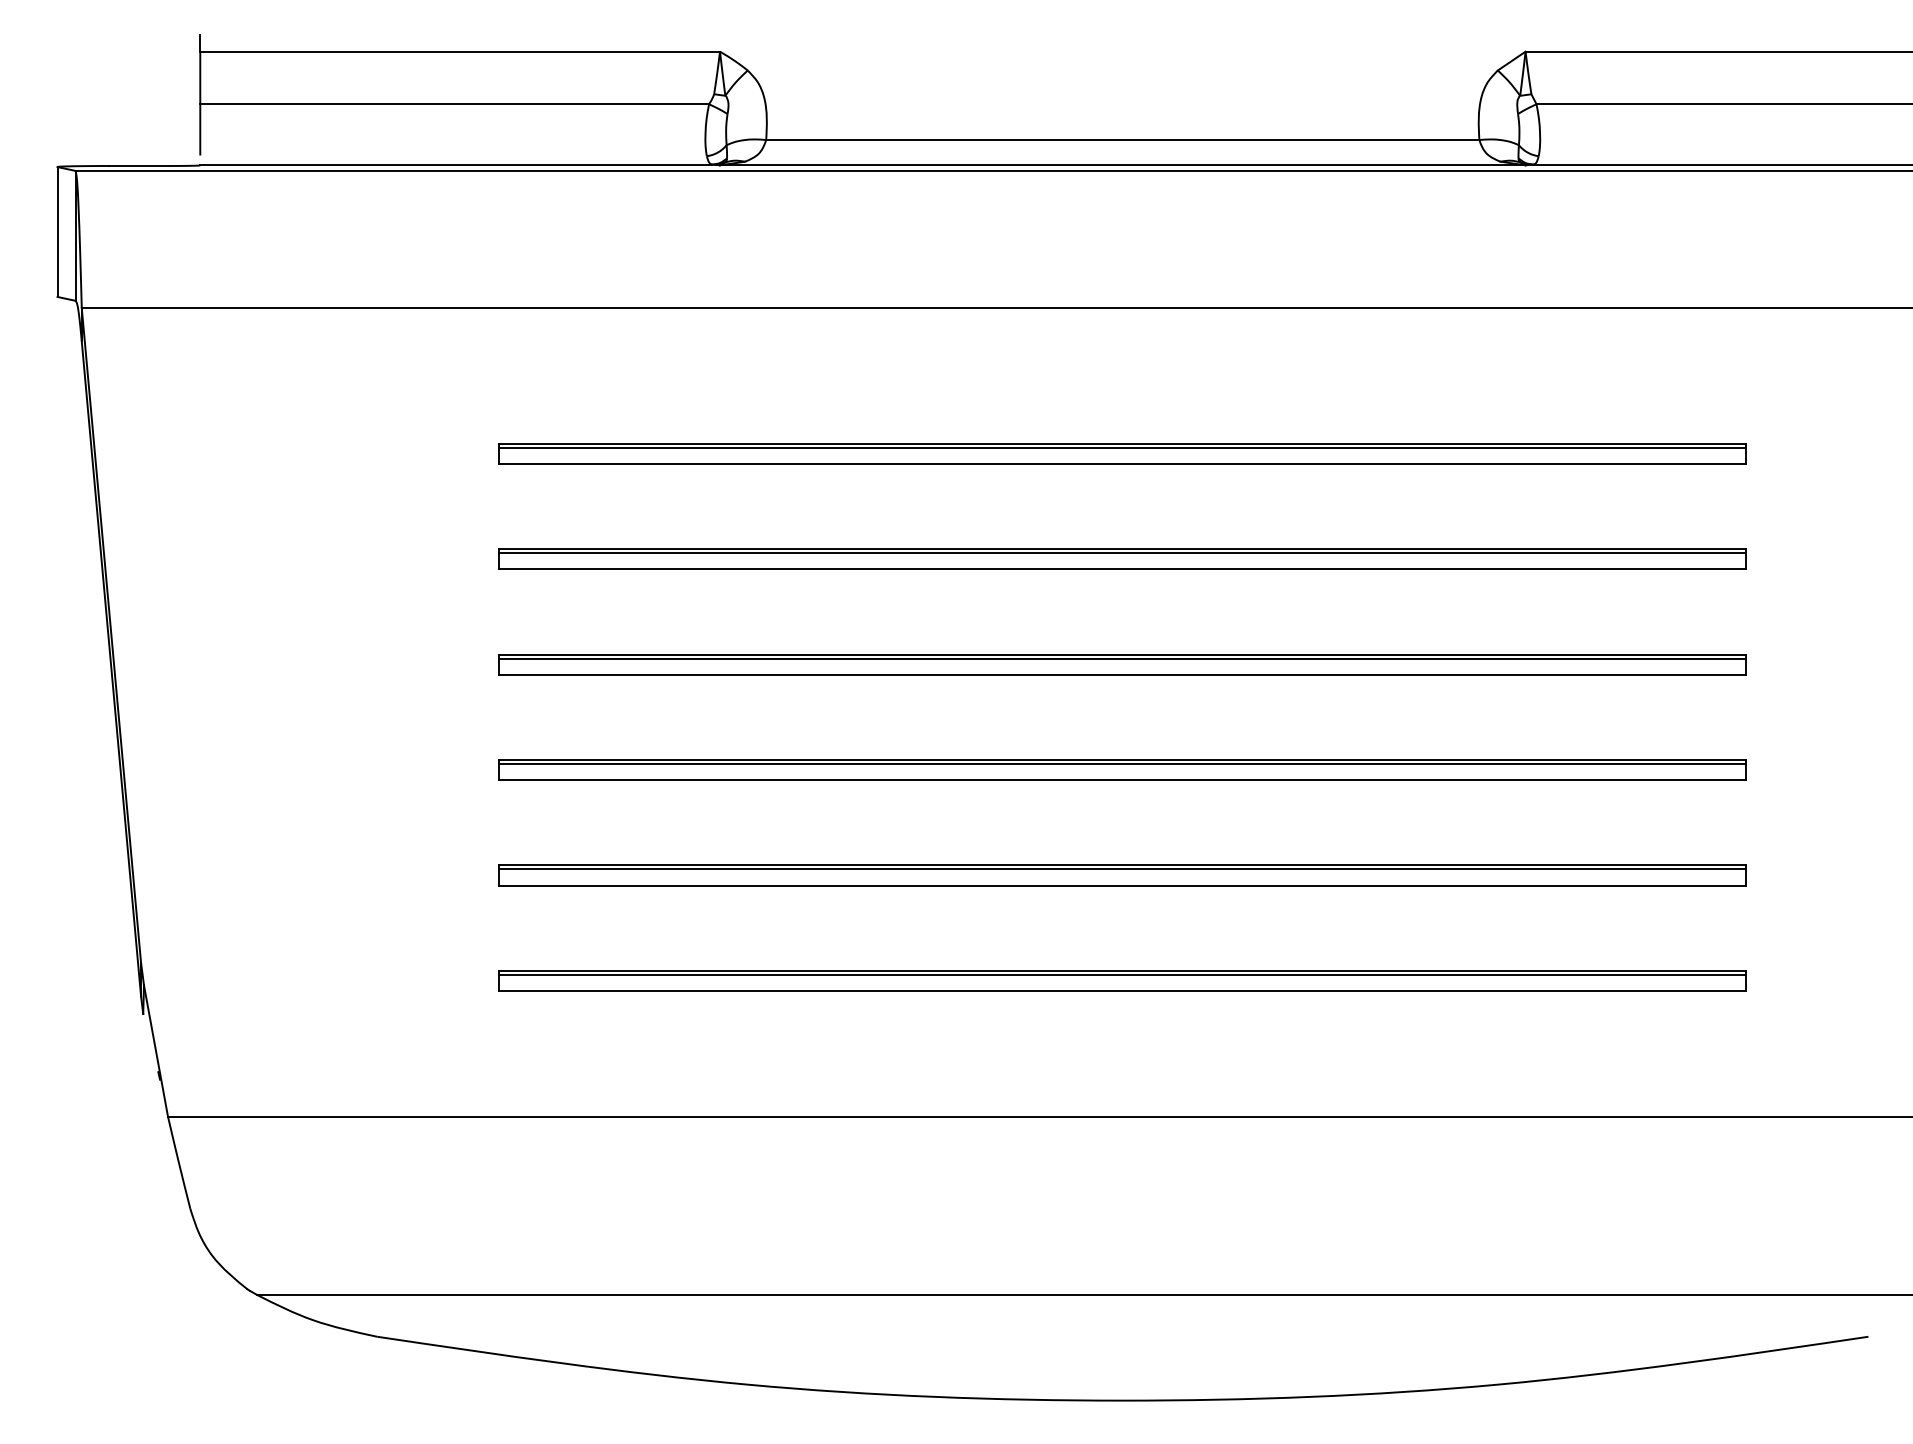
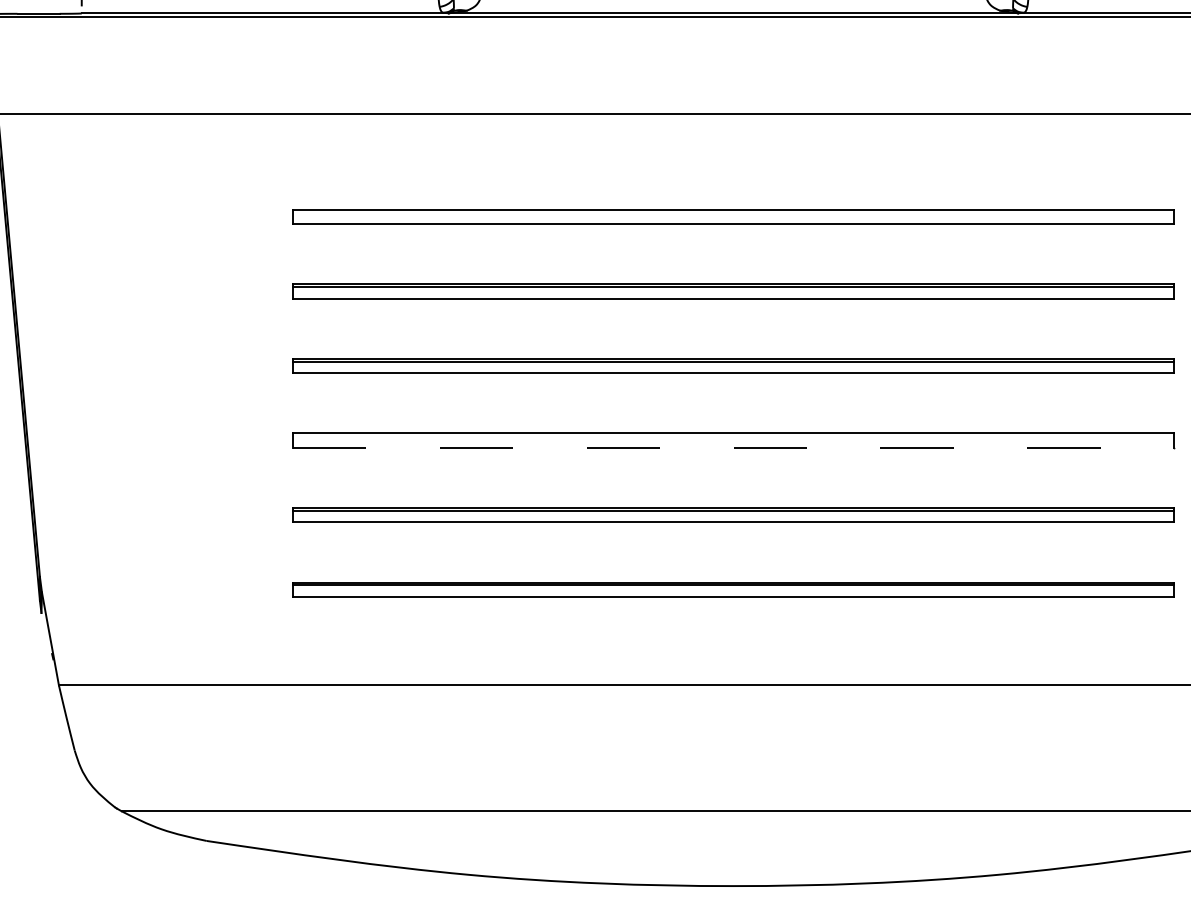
line: (1122, 447) -> (733, 212), removed
line: (1122, 764) -> (733, 436), removed
line: (1122, 780) -> (733, 447), solid -> dashed

